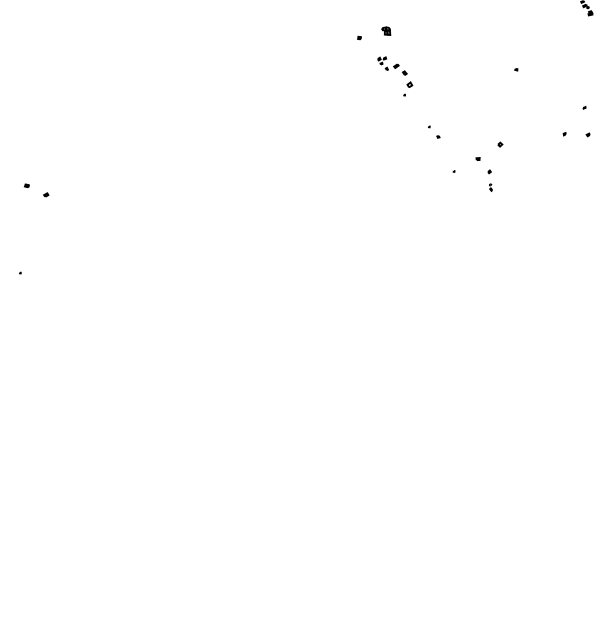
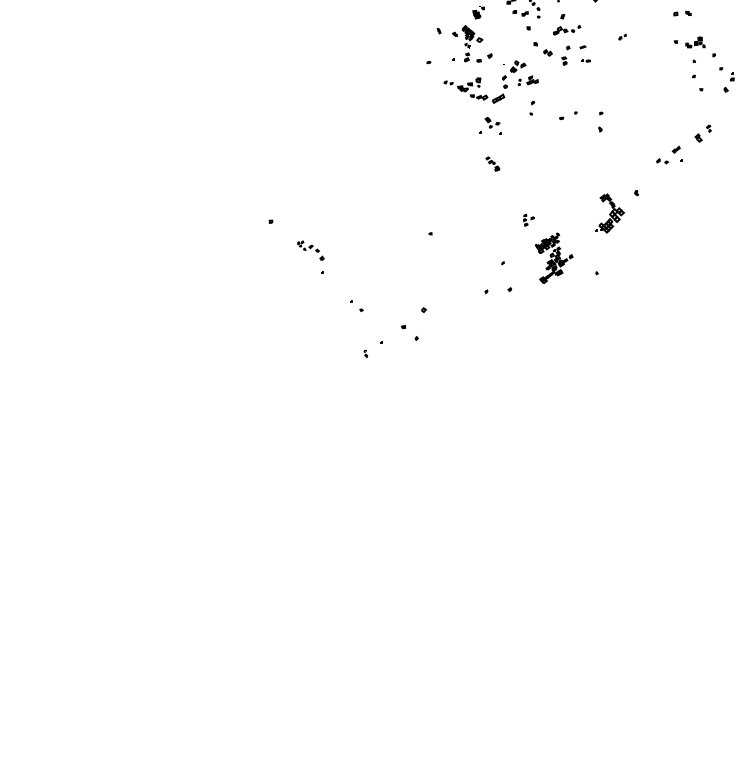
part: (386, 31) -> (296, 211), removed
part: (395, 71) -> (310, 250), size x0.7
part: (490, 187) -> (365, 353), moved

